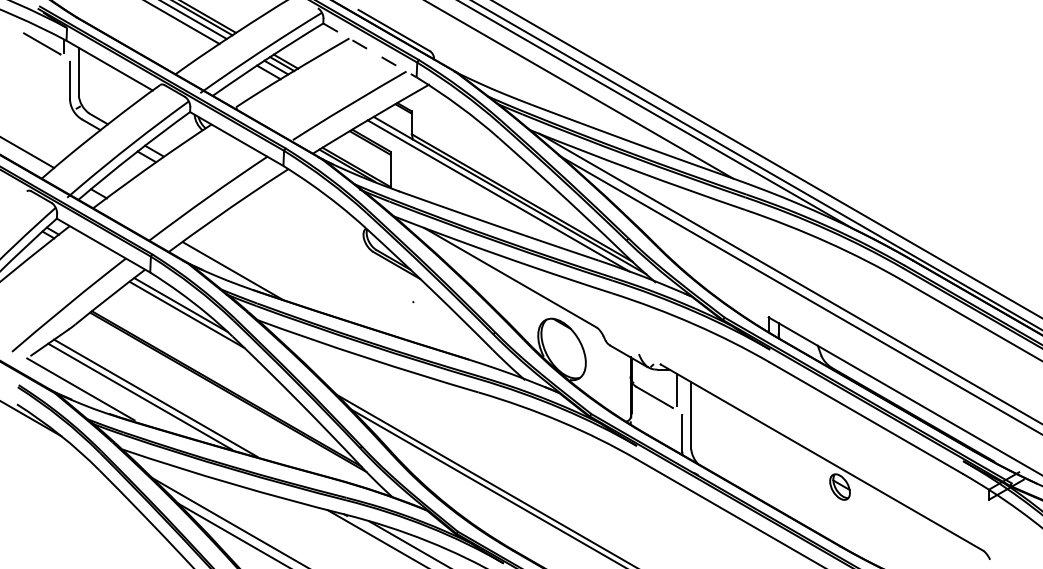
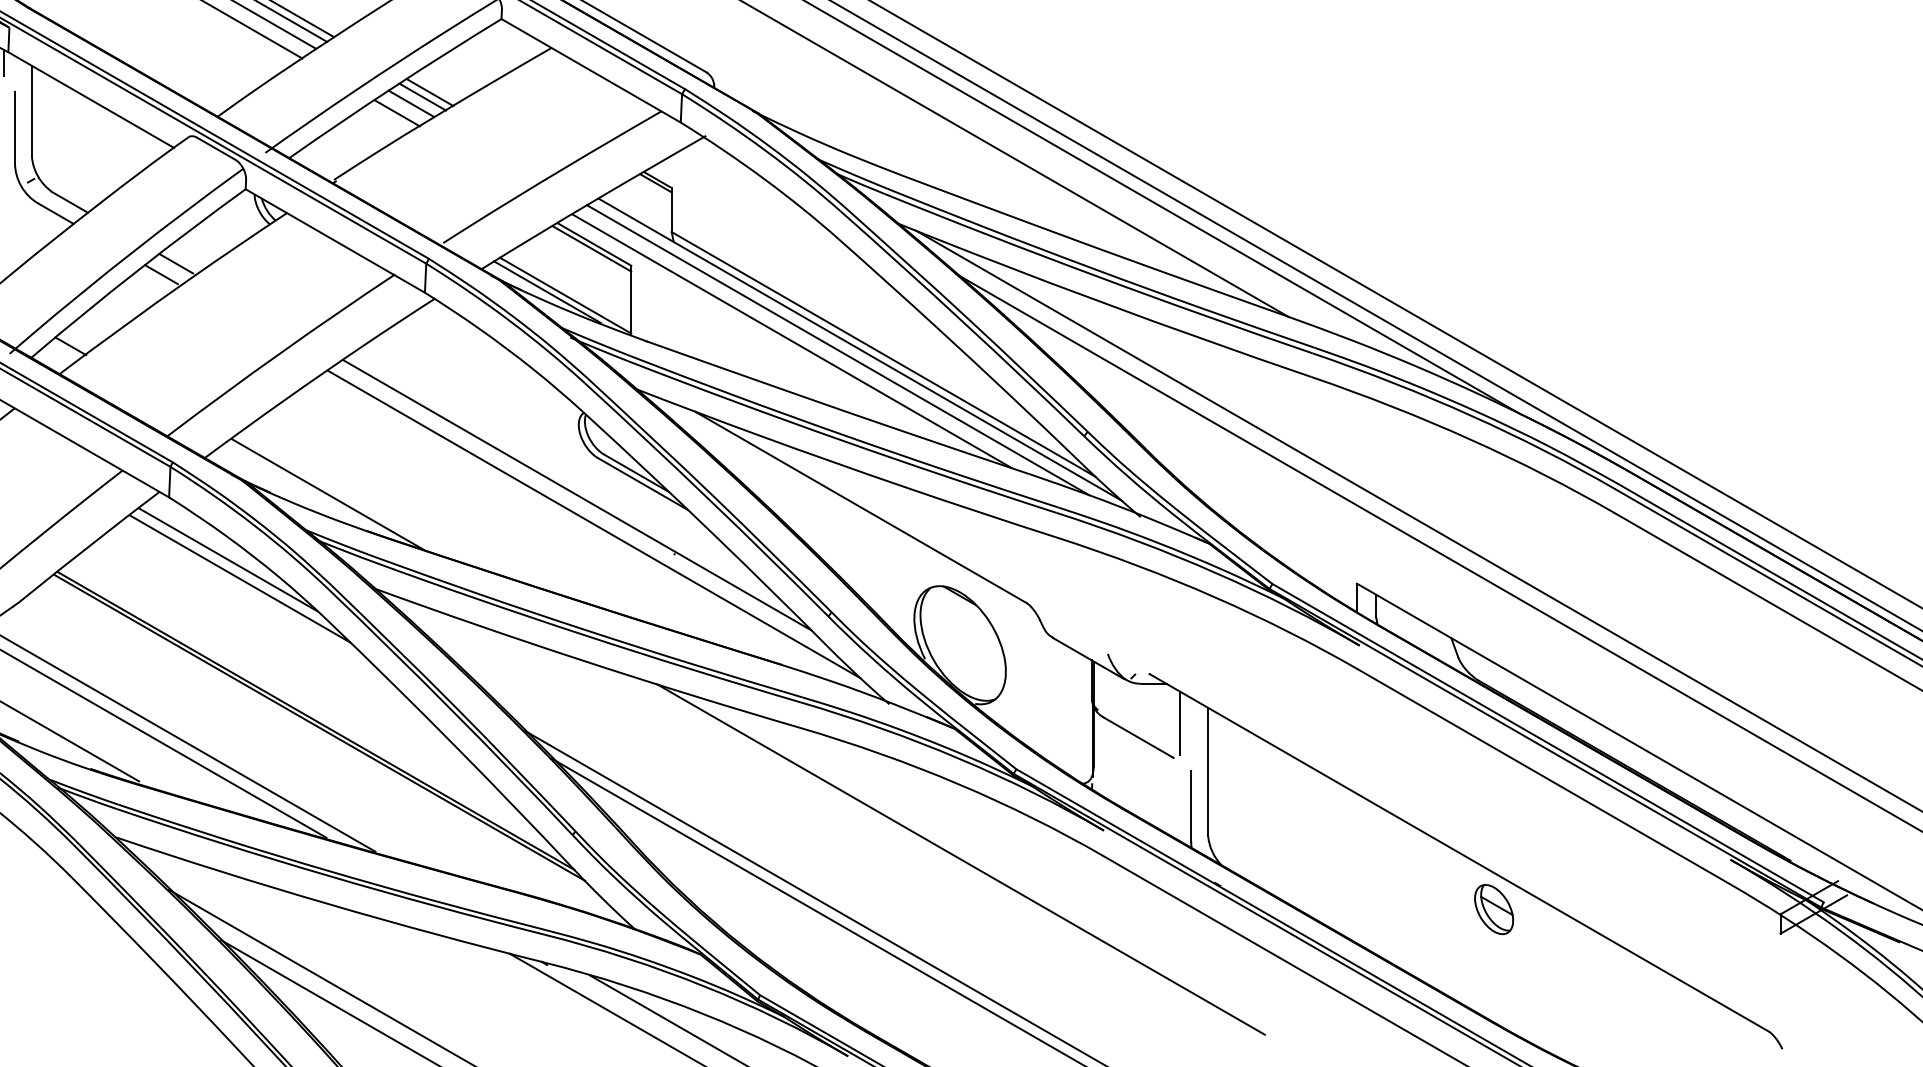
line: (369, 50) -> (590, 70), dashed -> solid
line: (474, 191) -> (791, 341), added
line: (362, 270) -> (576, 493), added
line: (371, 286) -> (594, 524), added
line: (562, 460) -> (961, 858), added

